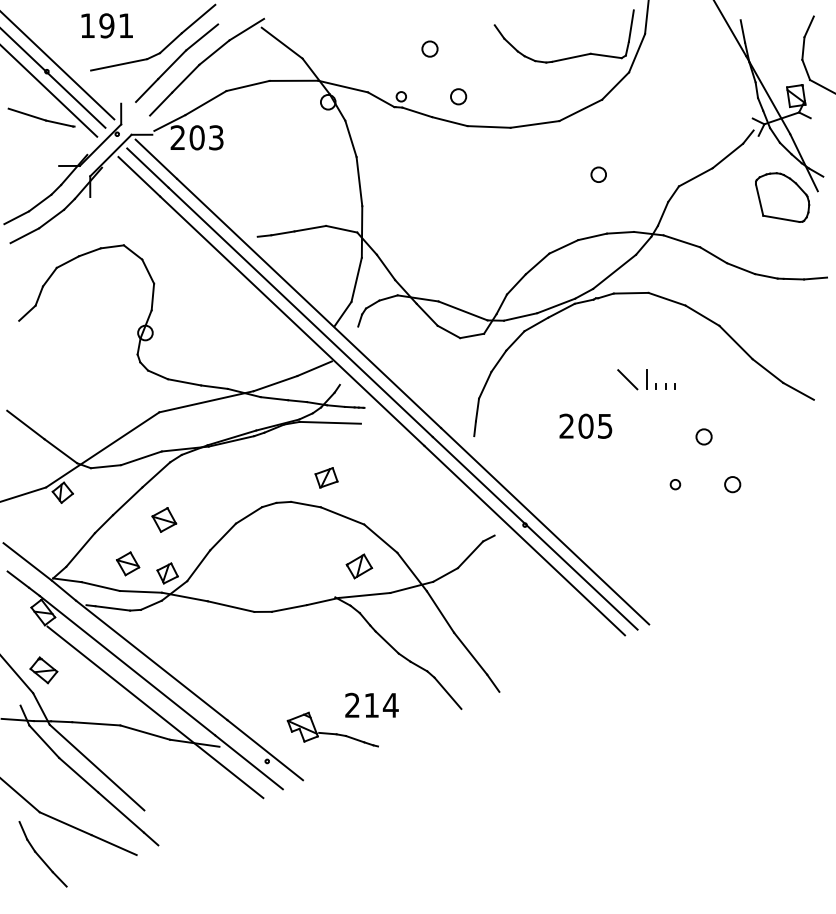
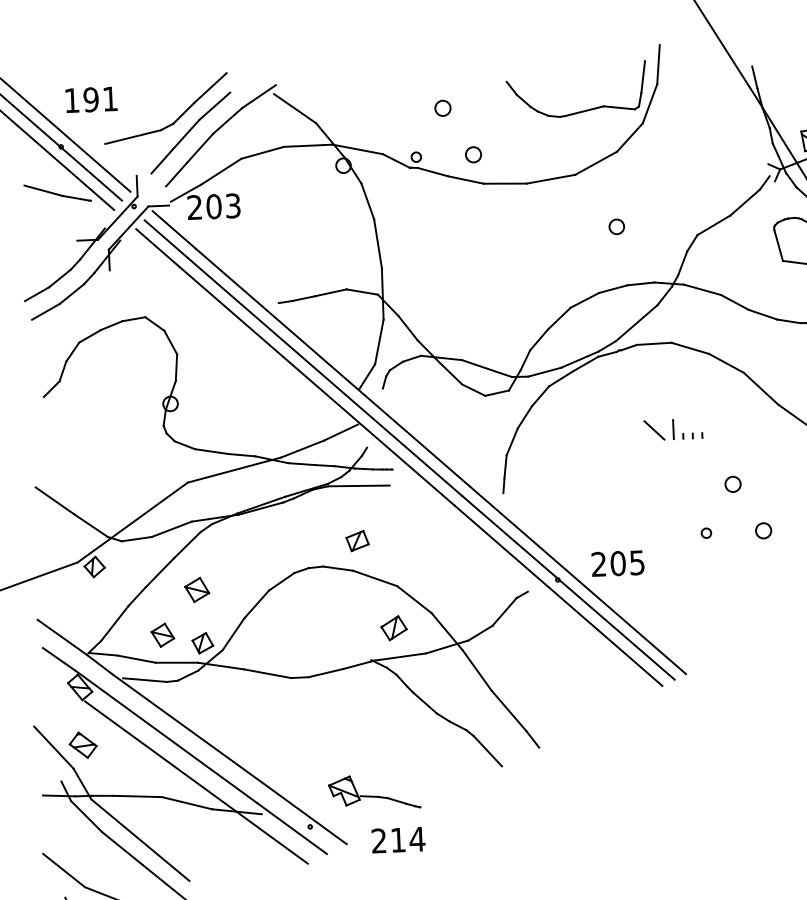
text: (106, 25) -> (90, 99), moved
text: (585, 425) -> (617, 562), moved
text: (371, 704) -> (398, 839), moved

